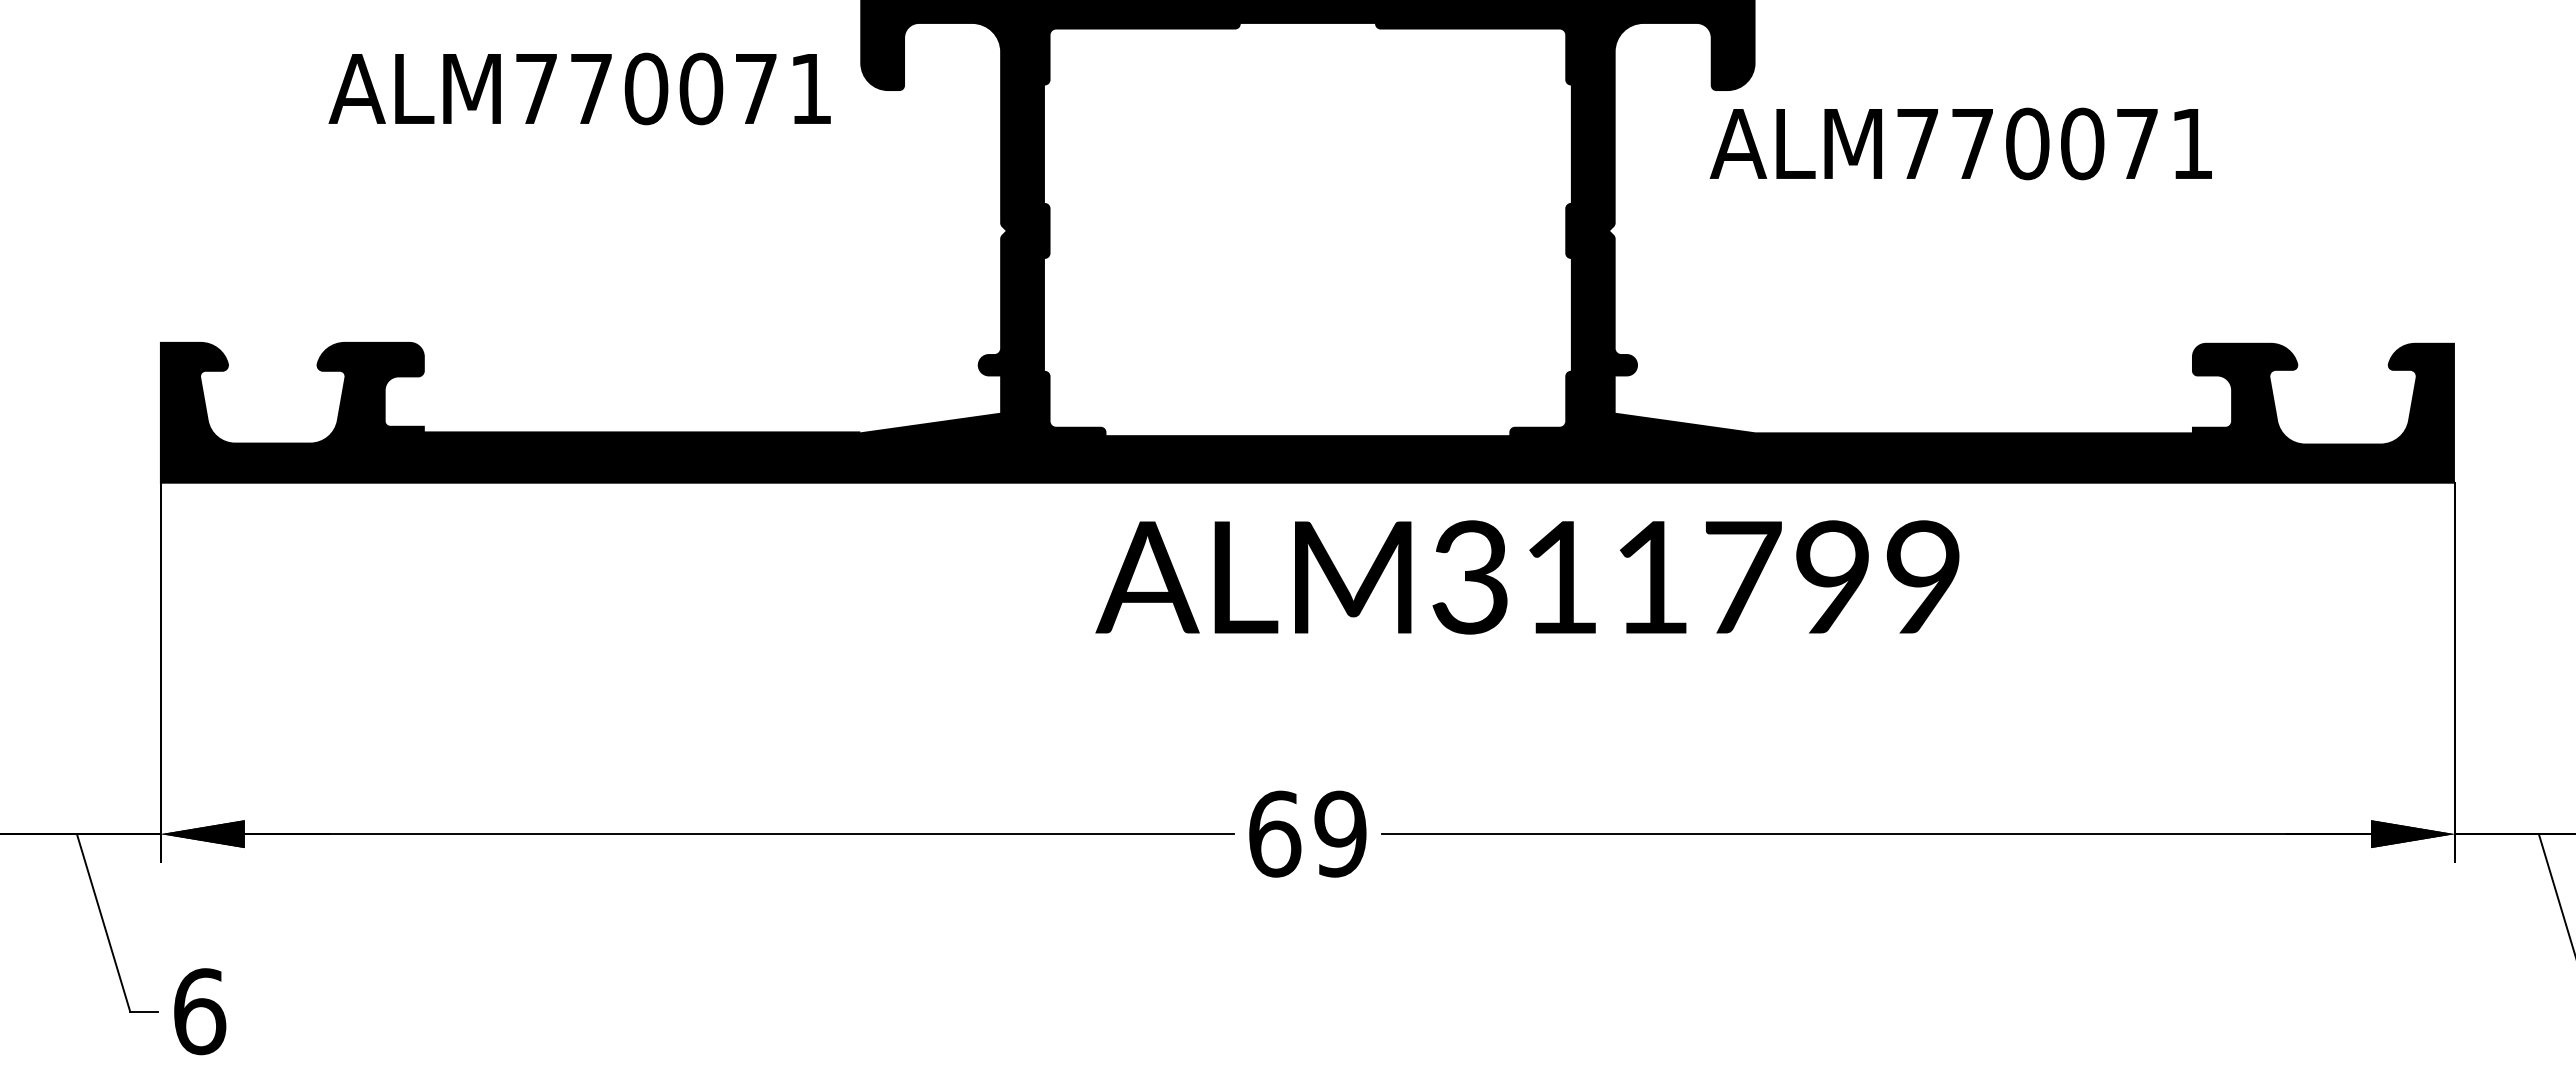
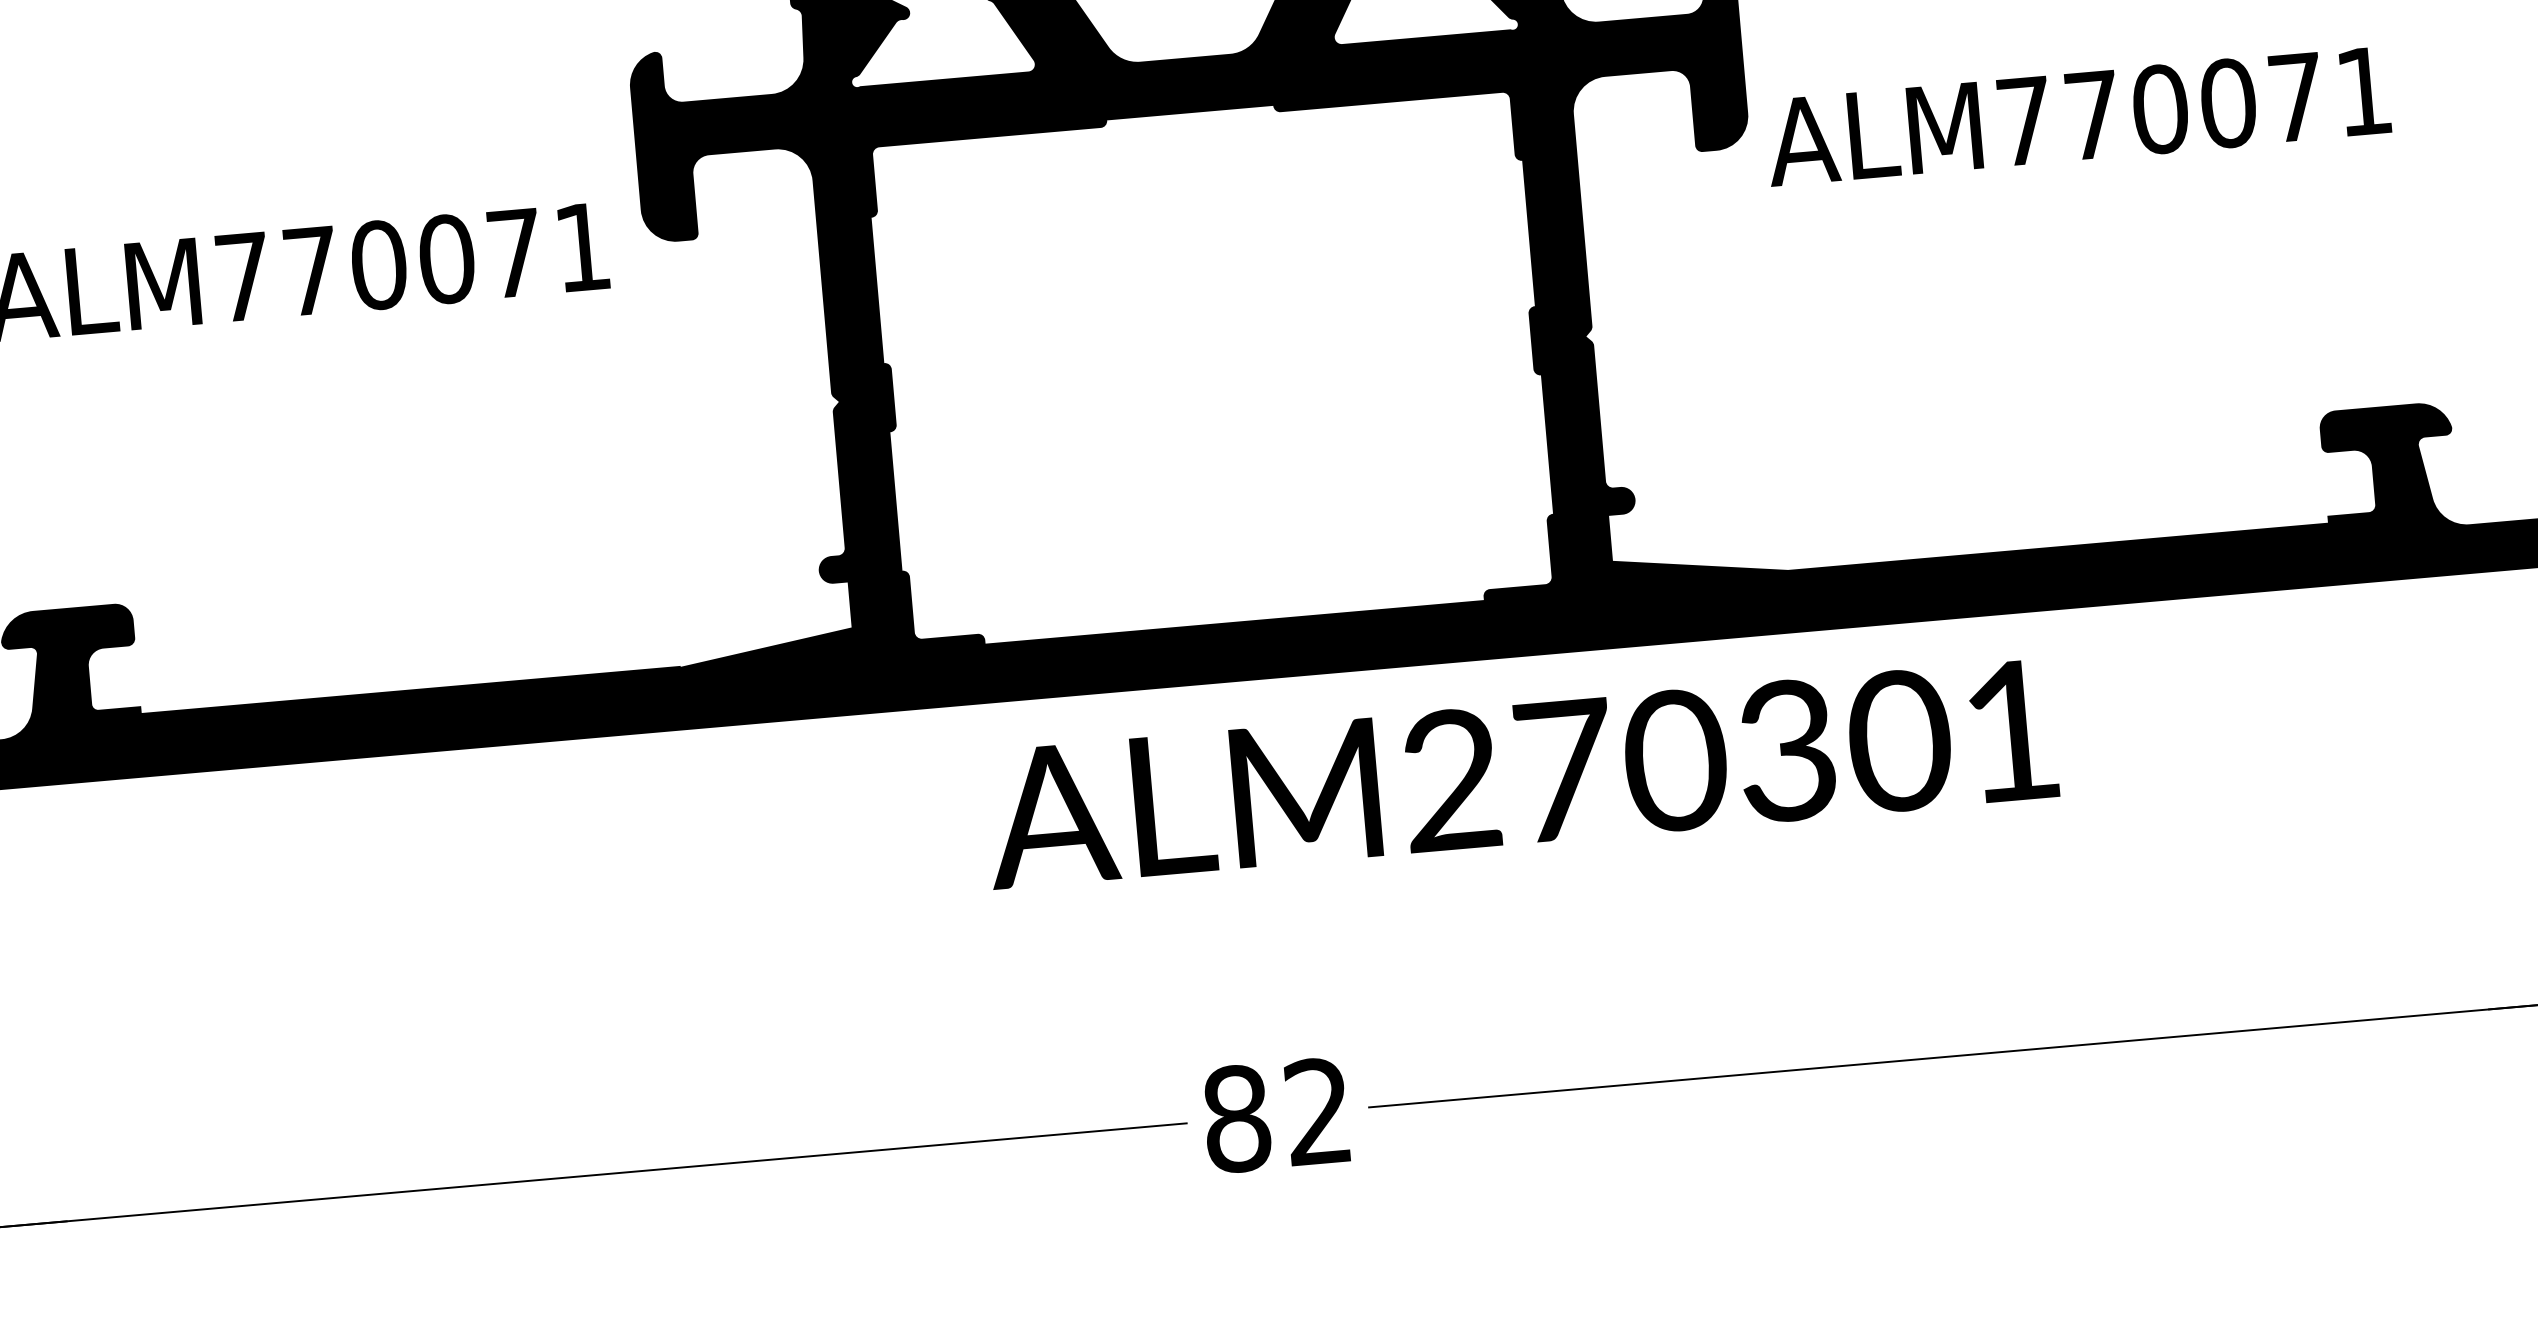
text: (1960, 143) -> (2077, 116), moved
text: (1695, 577) -> (1729, 755), ALM311799 -> ALM270301
text: (1307, 833) -> (1277, 1114), 69 -> 82

